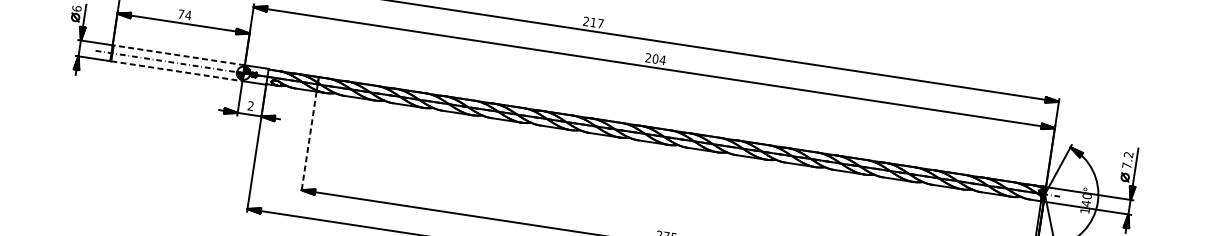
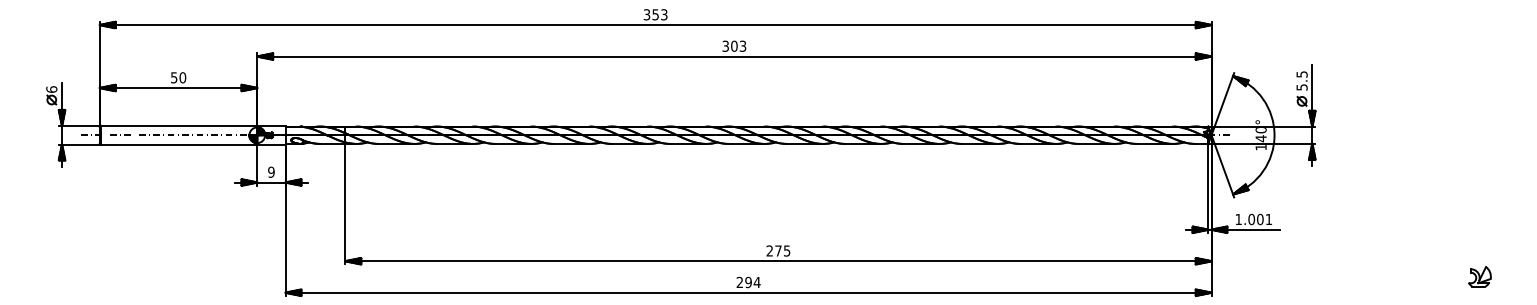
text: (184, 14) -> (178, 77), 74 -> 50
text: (593, 22) -> (655, 14), 217 -> 353
line: (178, 55) -> (178, 125), dashed -> solid
text: (655, 58) -> (734, 45), 204 -> 303
line: (177, 71) -> (179, 144), dashed -> solid
text: (251, 105) -> (271, 171), 2 -> 9
line: (308, 142) -> (345, 204), dashed -> solid
text: (1127, 159) -> (1301, 80), 7.2 -> 5.5

